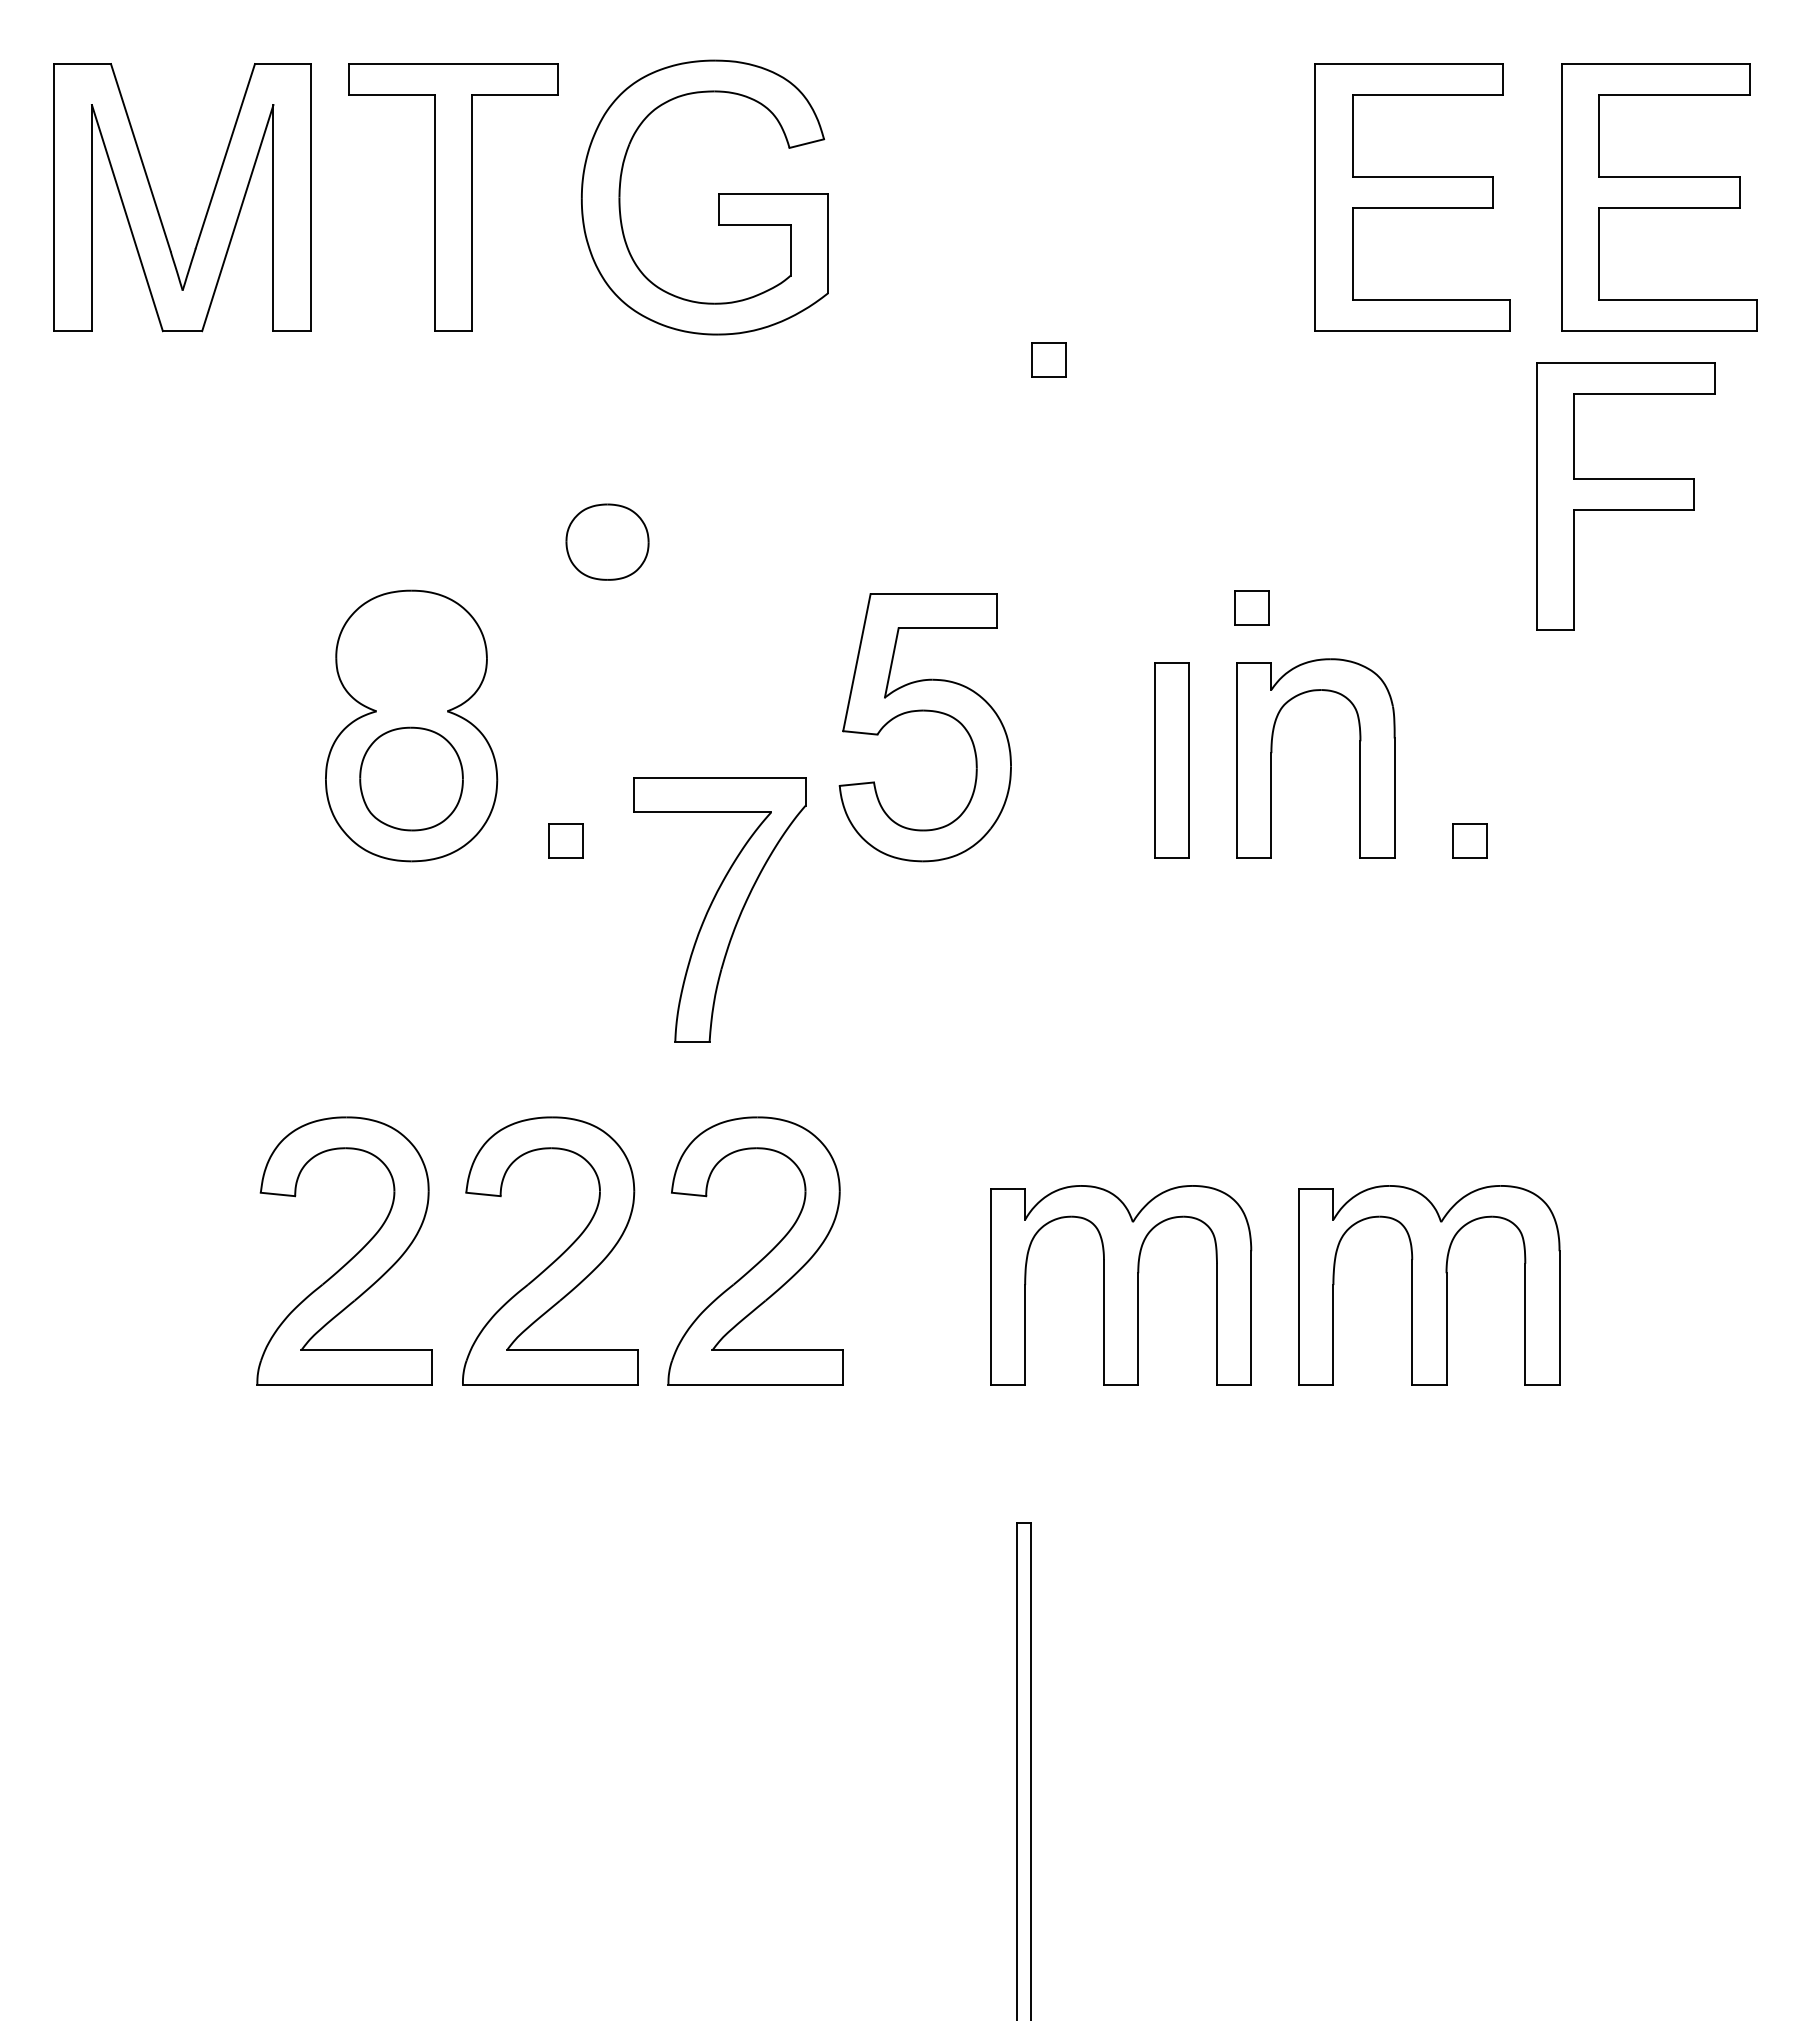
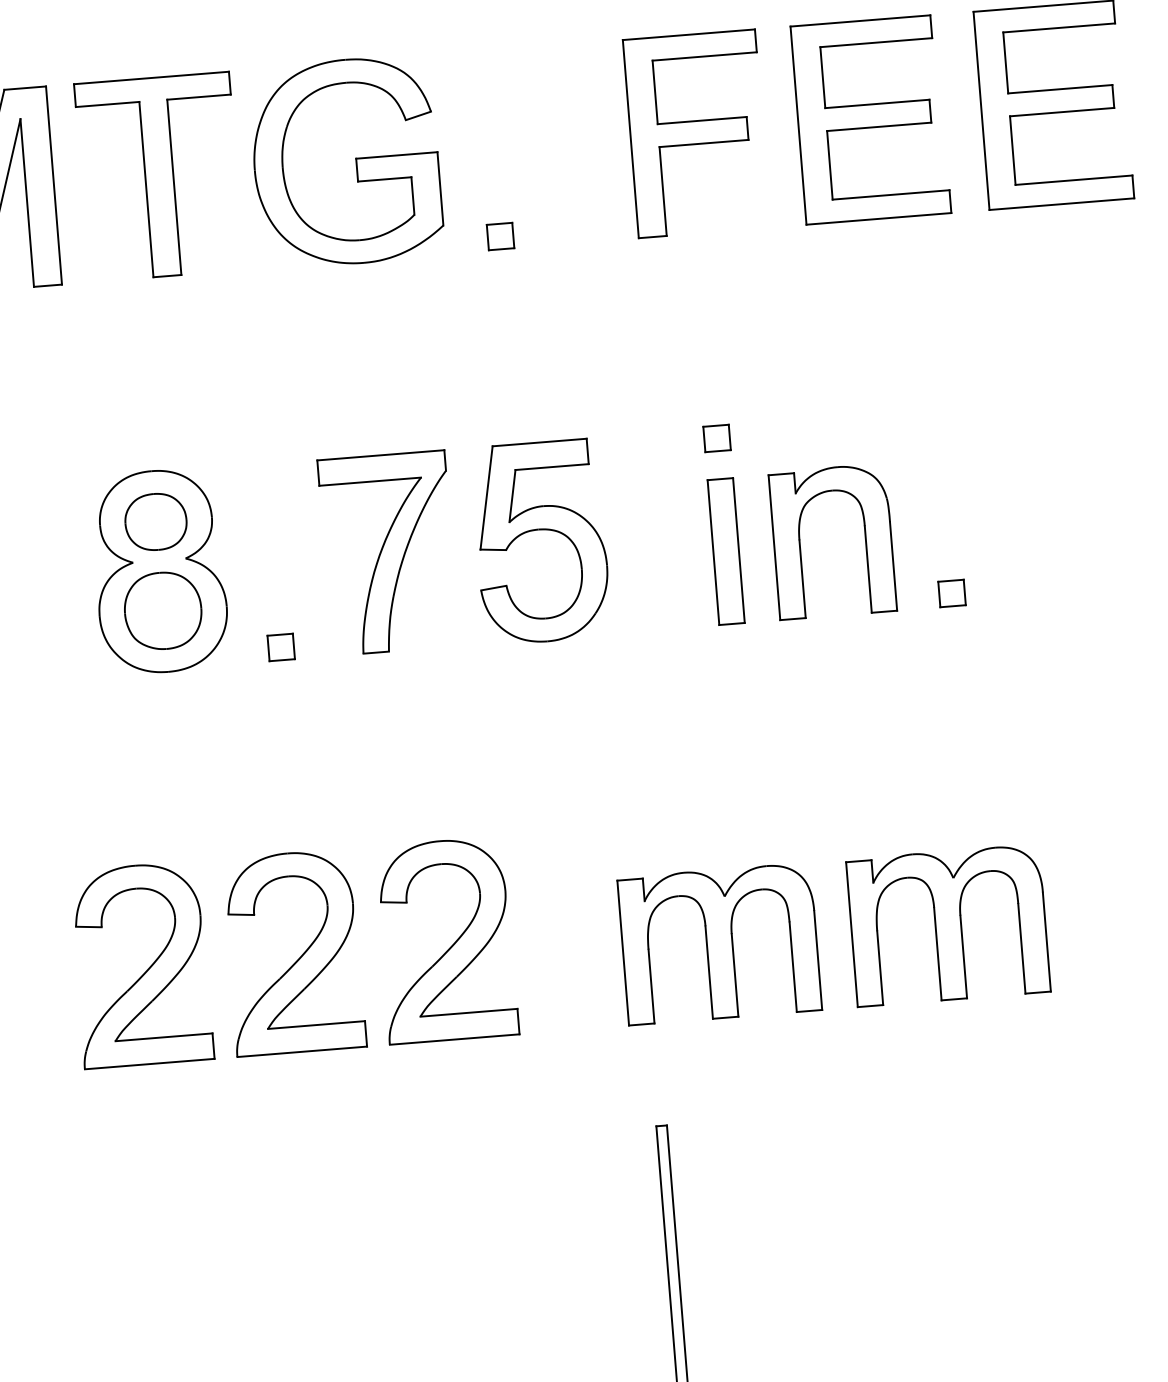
part: (1048, 359) -> (500, 236), moved
part: (1625, 496) -> (696, 133), moved
part: (607, 541) -> (155, 521), moved
part: (1251, 607) -> (716, 438), moved
part: (719, 909) -> (388, 552), moved

